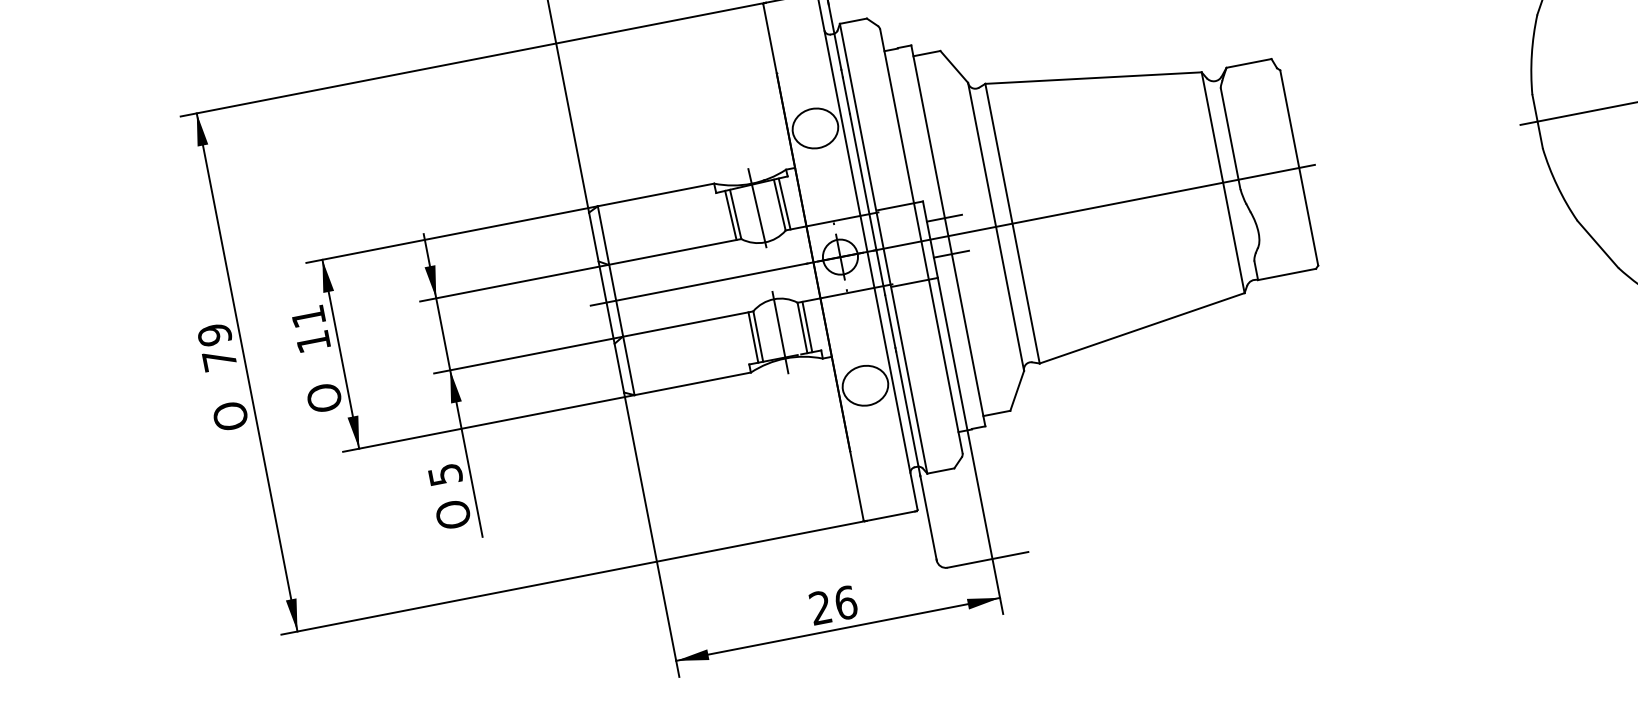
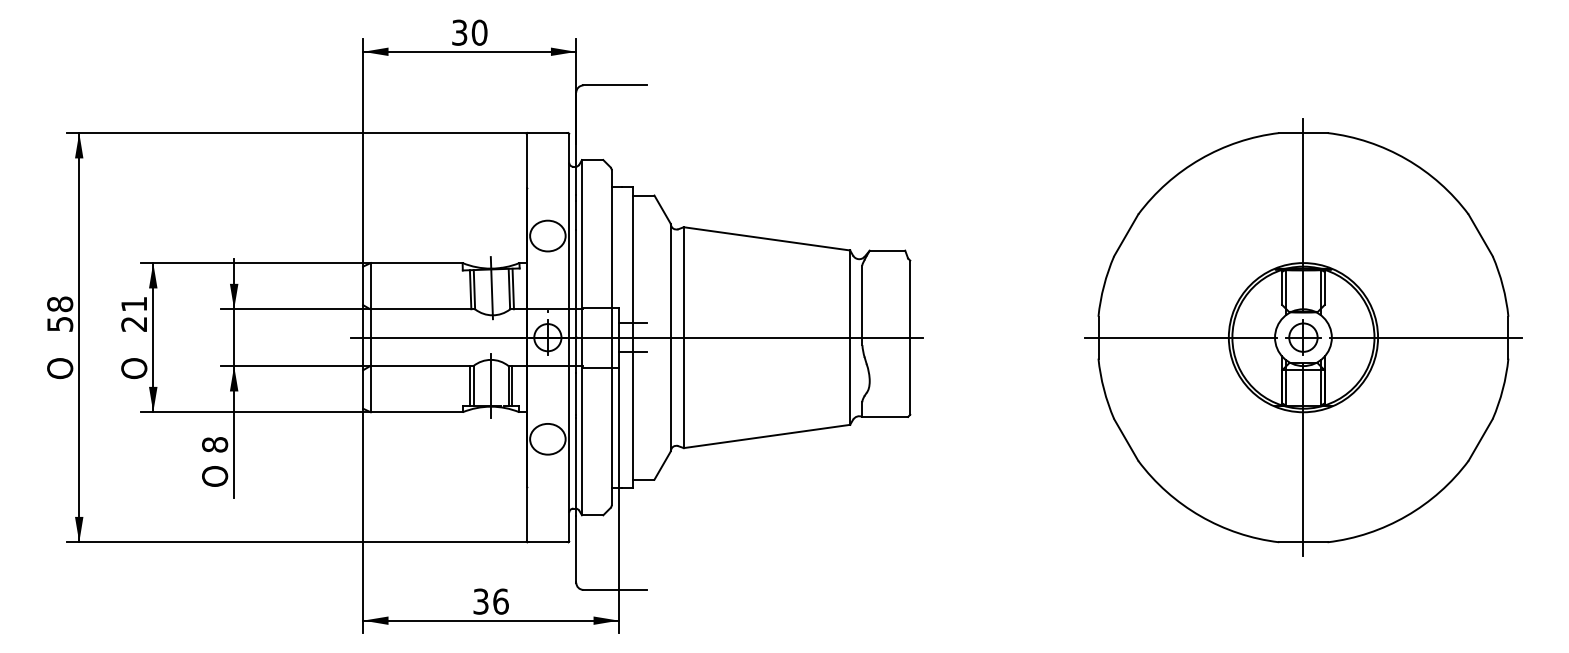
text: (312, 342) -> (133, 324), 11 -> 21
text: (217, 346) -> (60, 313), 79 -> 58
text: (445, 474) -> (215, 444), 5 -> 8
text: (820, 607) -> (480, 601), 26 -> 36

